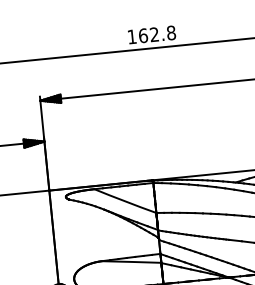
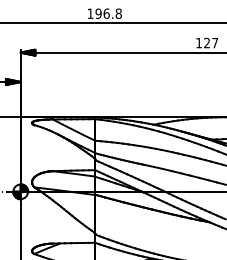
text: (148, 34) -> (102, 13), 162.8 -> 196.8

